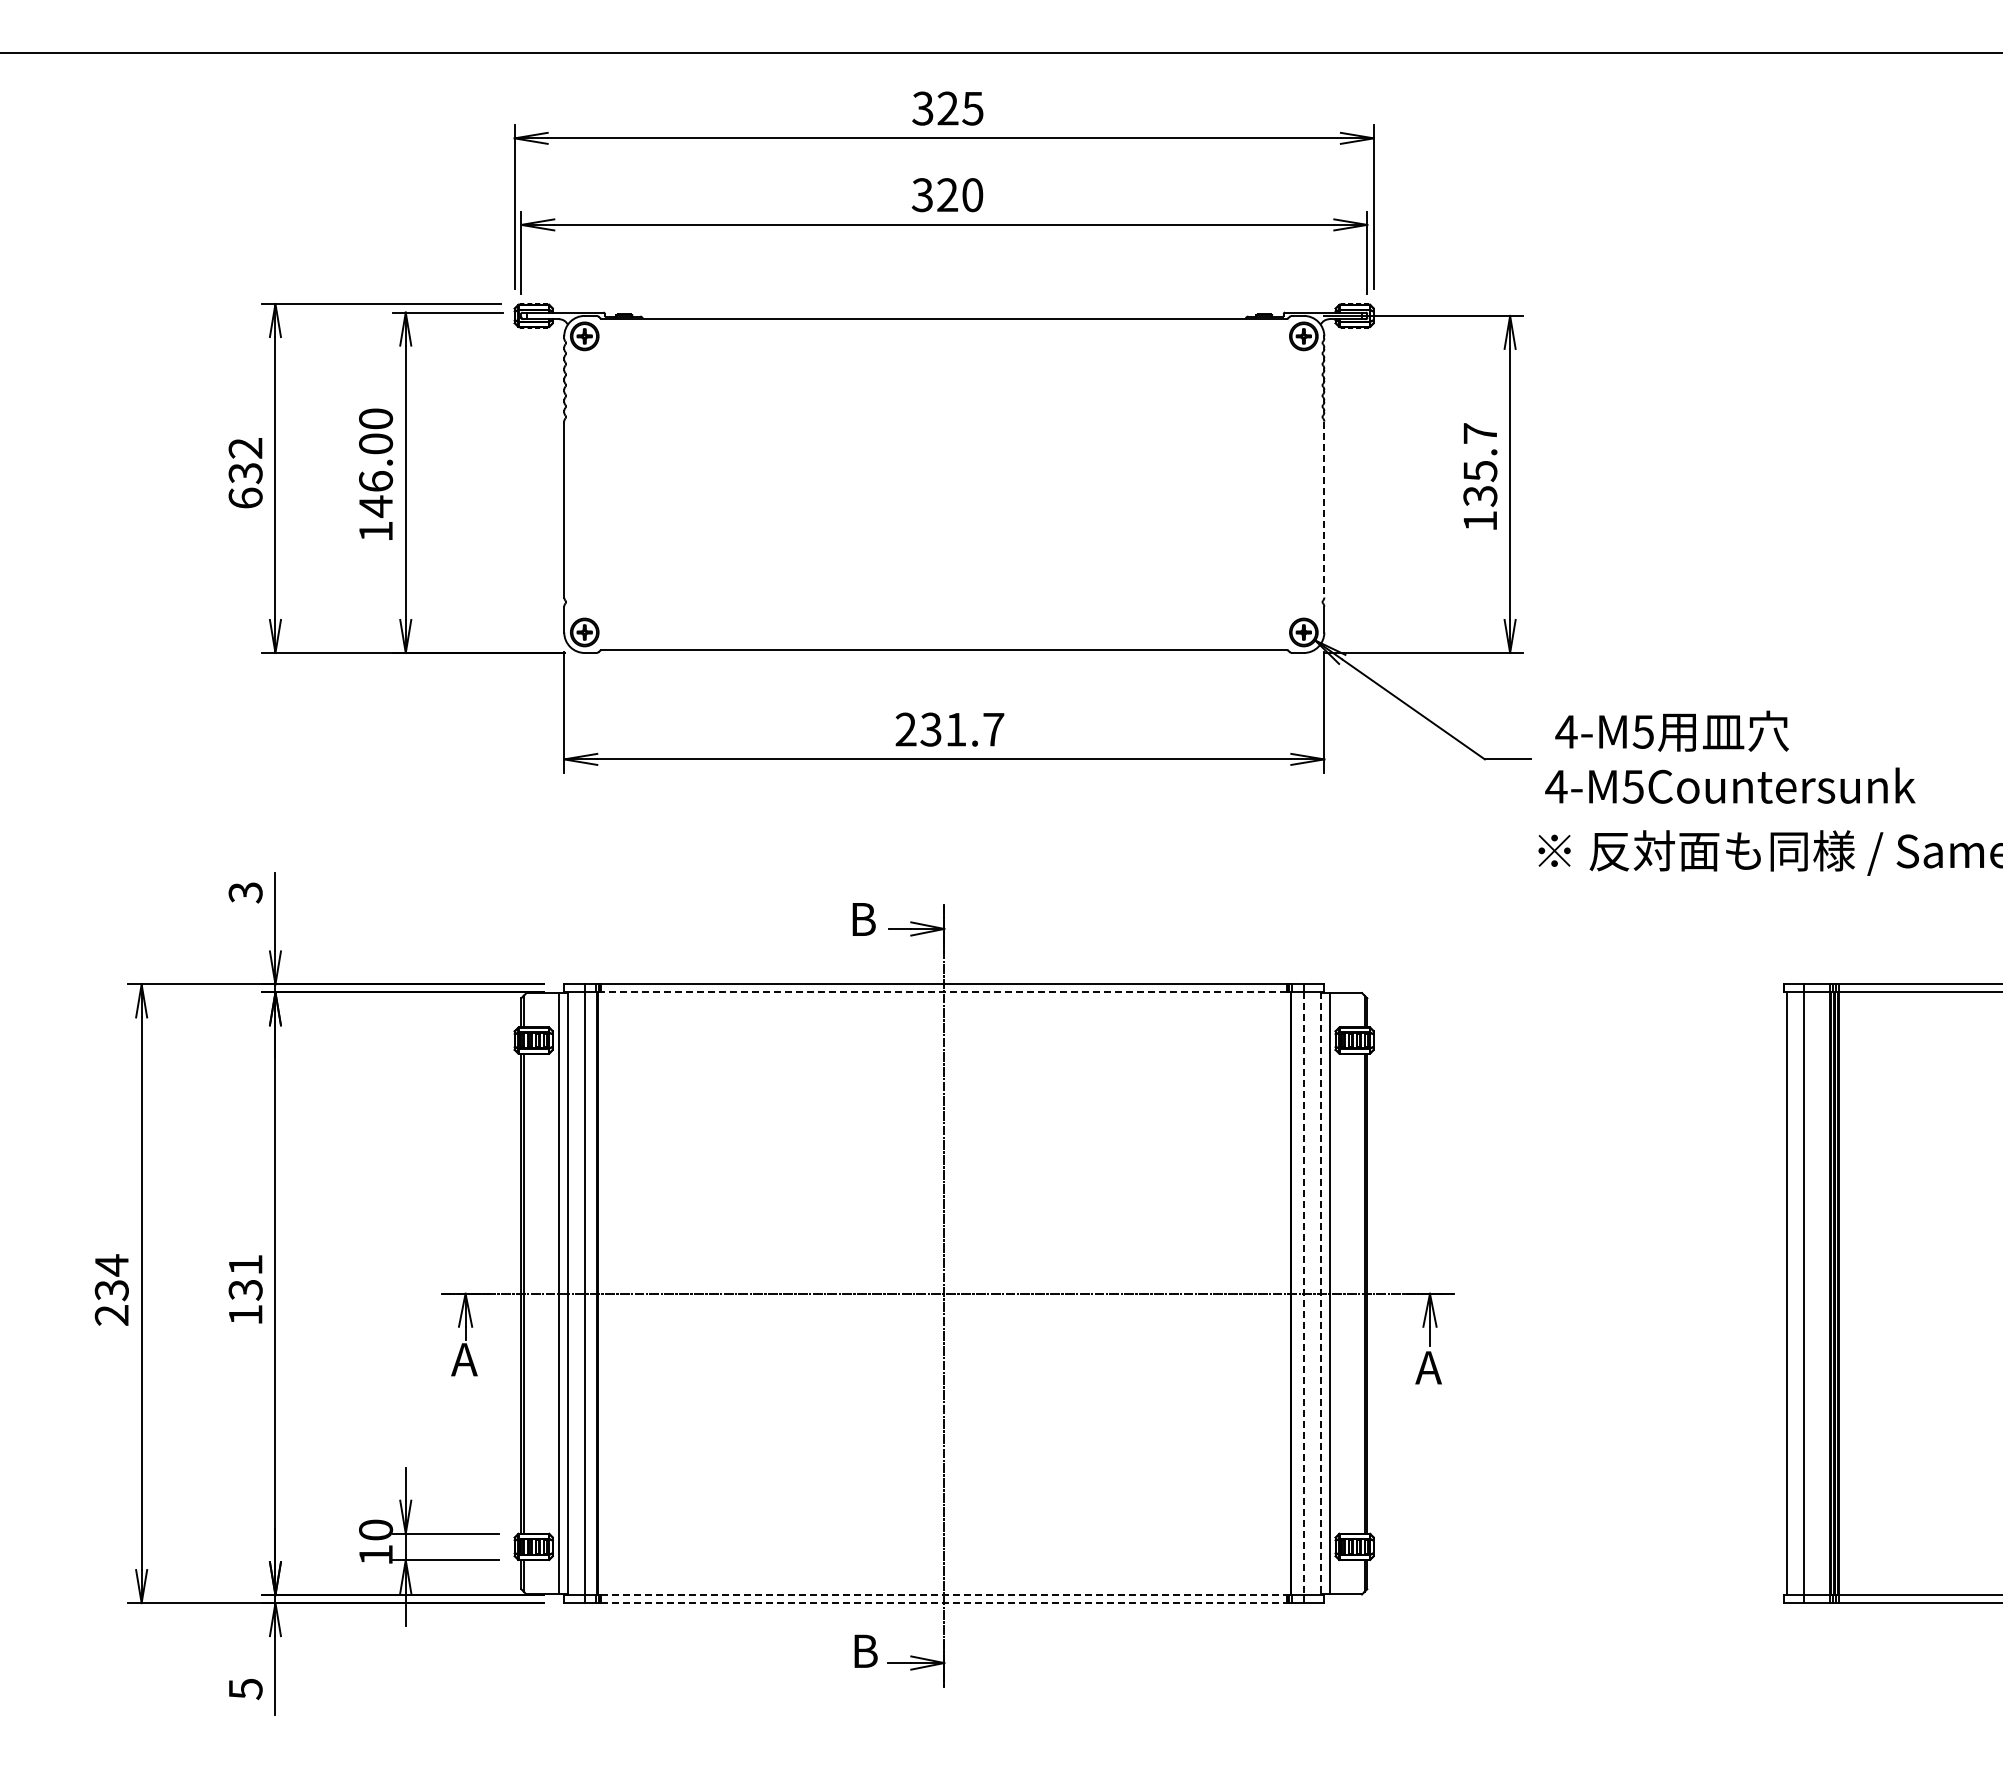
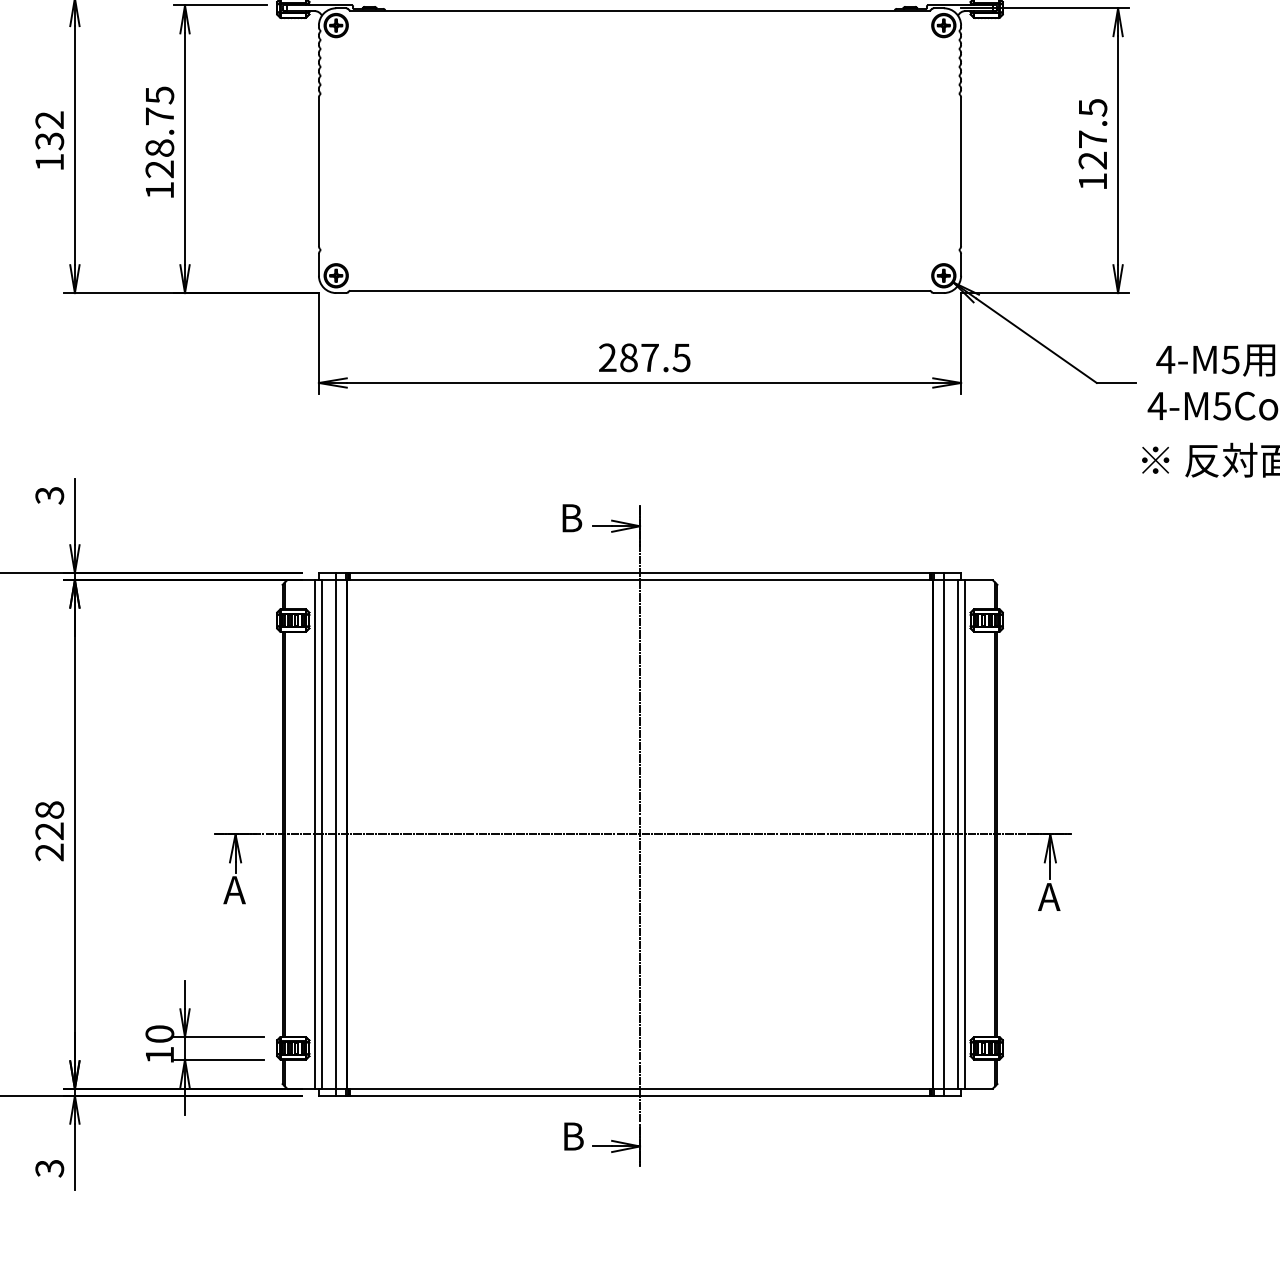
text: (376, 463) -> (160, 132), 146.00 -> 128.75
text: (1480, 464) -> (1093, 133), 135.7 -> 127.5
text: (245, 497) -> (49, 161), 632 -> 132
line: (1324, 509) -> (961, 171), dashed -> solid
text: (962, 729) -> (655, 357), 231.7 -> 287.5
line: (943, 992) -> (639, 579), dashed -> solid
text: (245, 1289) -> (49, 830), 131 -> 228
line: (1303, 1294) -> (943, 835), dashed -> solid
line: (1321, 1294) -> (958, 835), dashed -> solid
line: (944, 1595) -> (640, 1089), dashed -> solid
line: (944, 1603) -> (640, 1096), dashed -> solid
text: (245, 1689) -> (49, 1168), 5 -> 3

